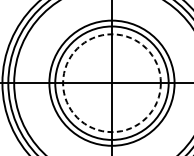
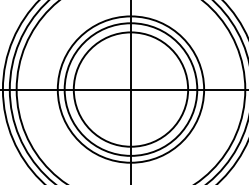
circle: (111, 83) -> (130, 89), dashed -> solid

